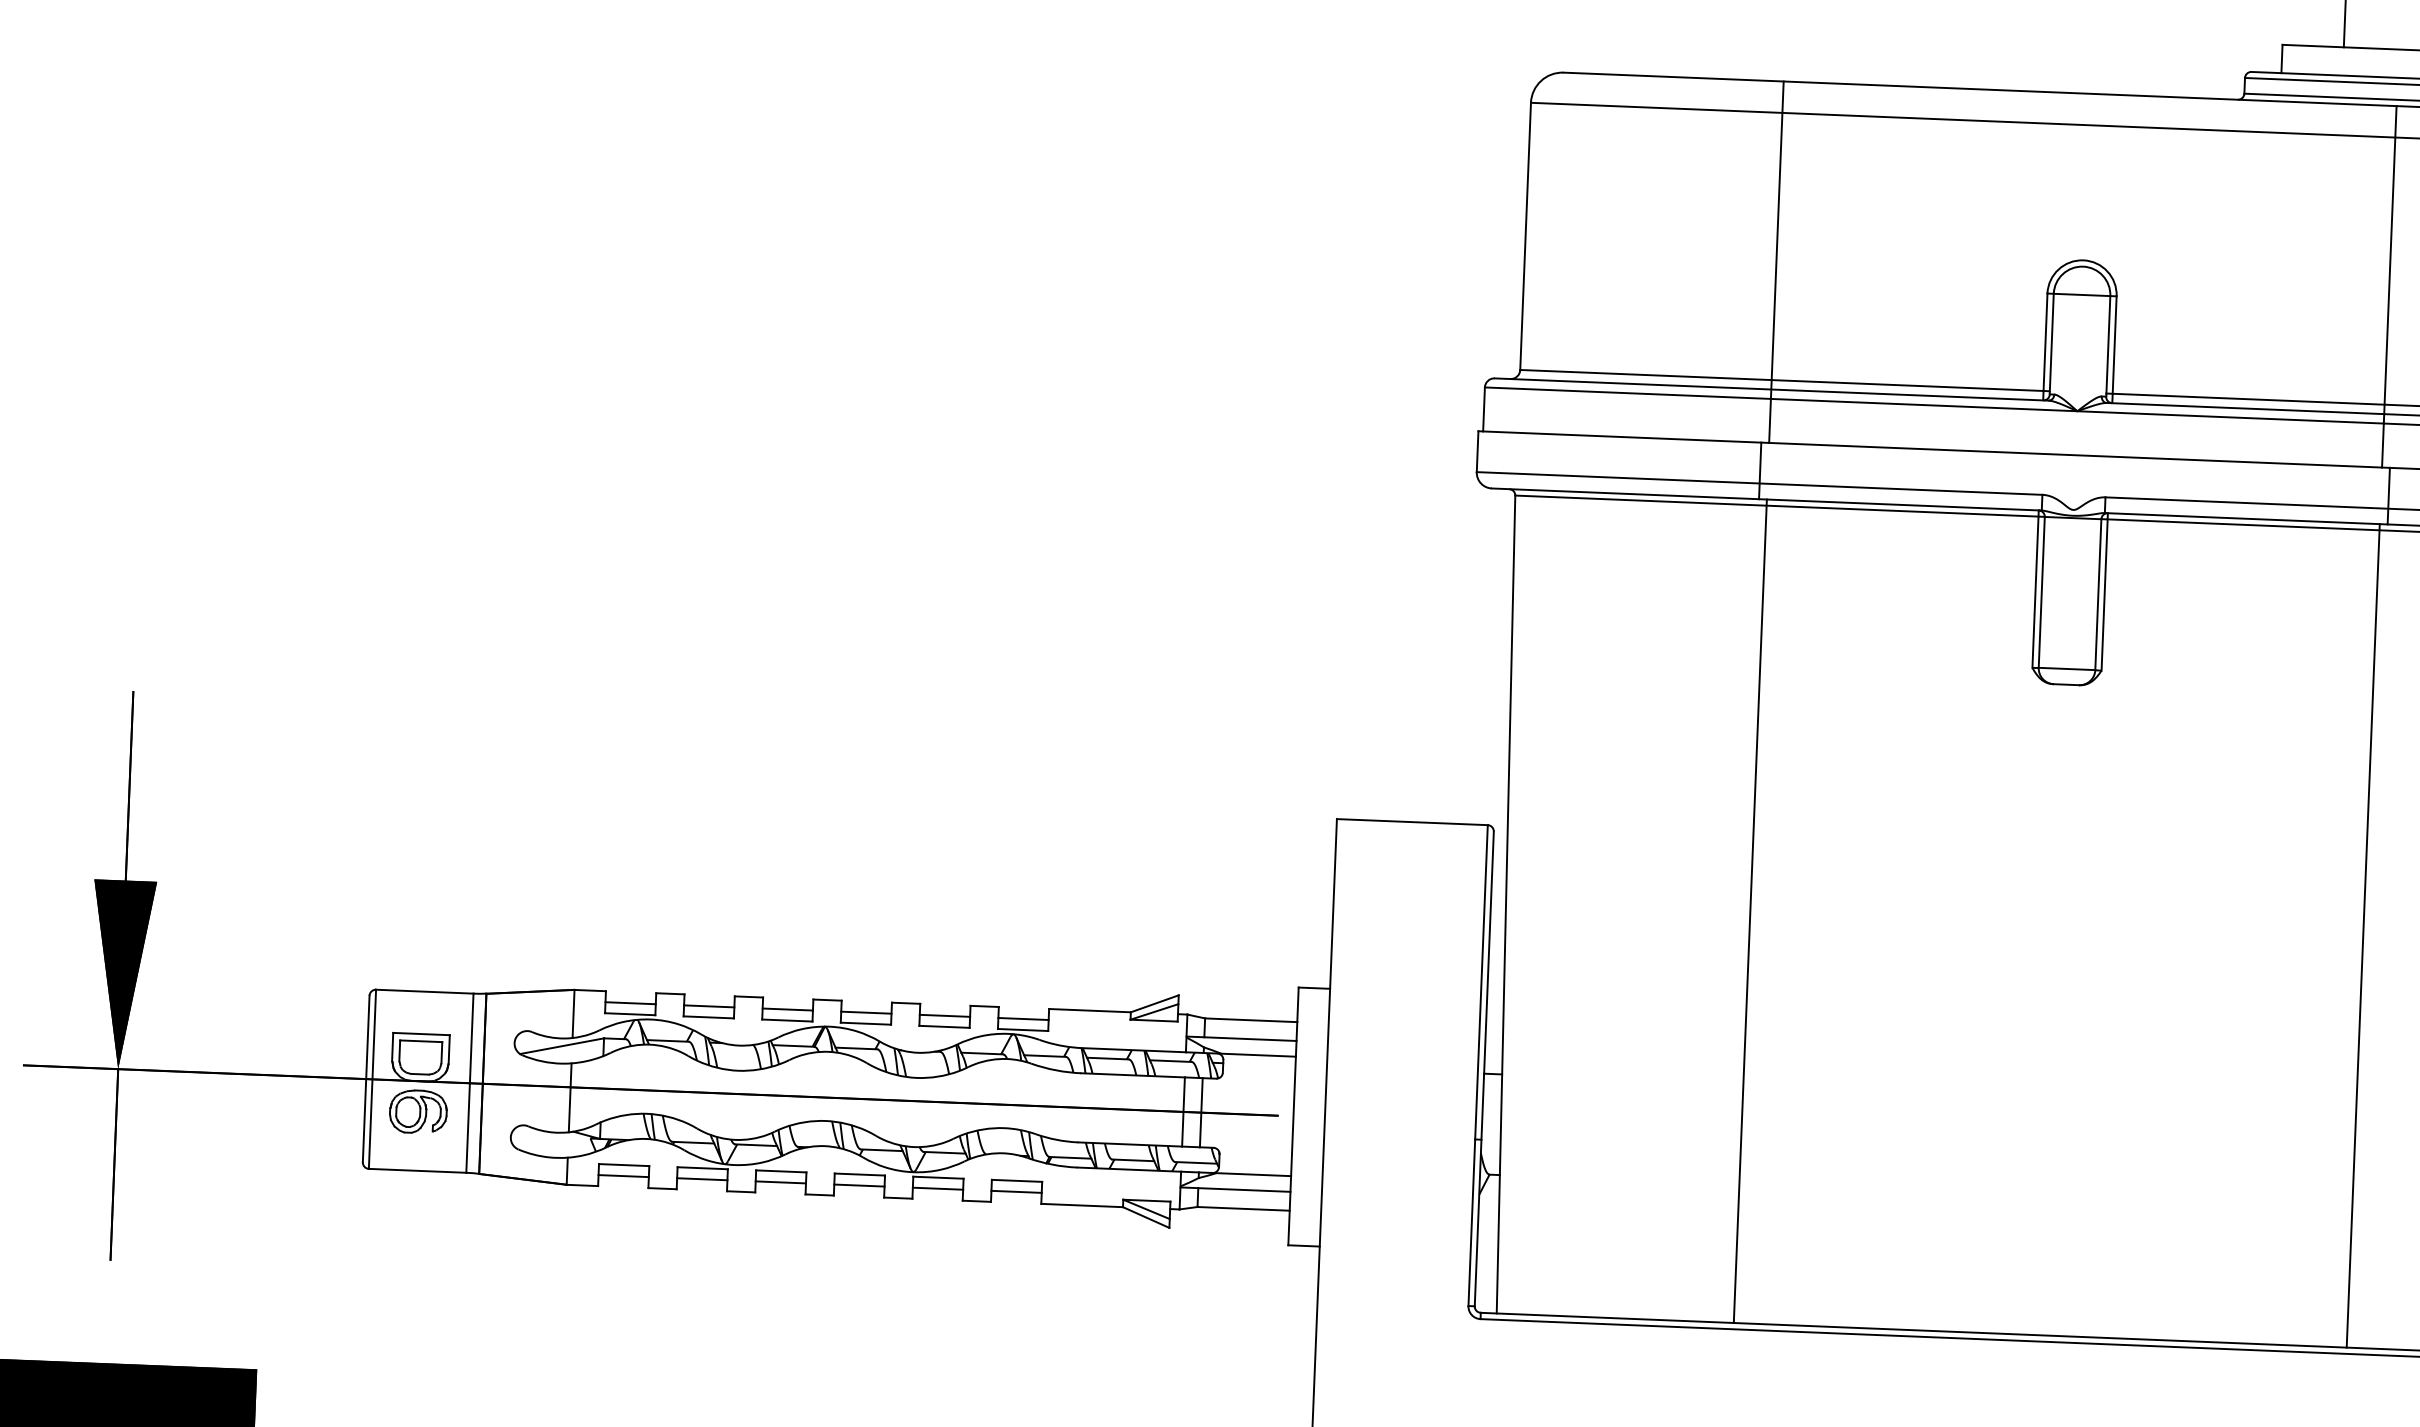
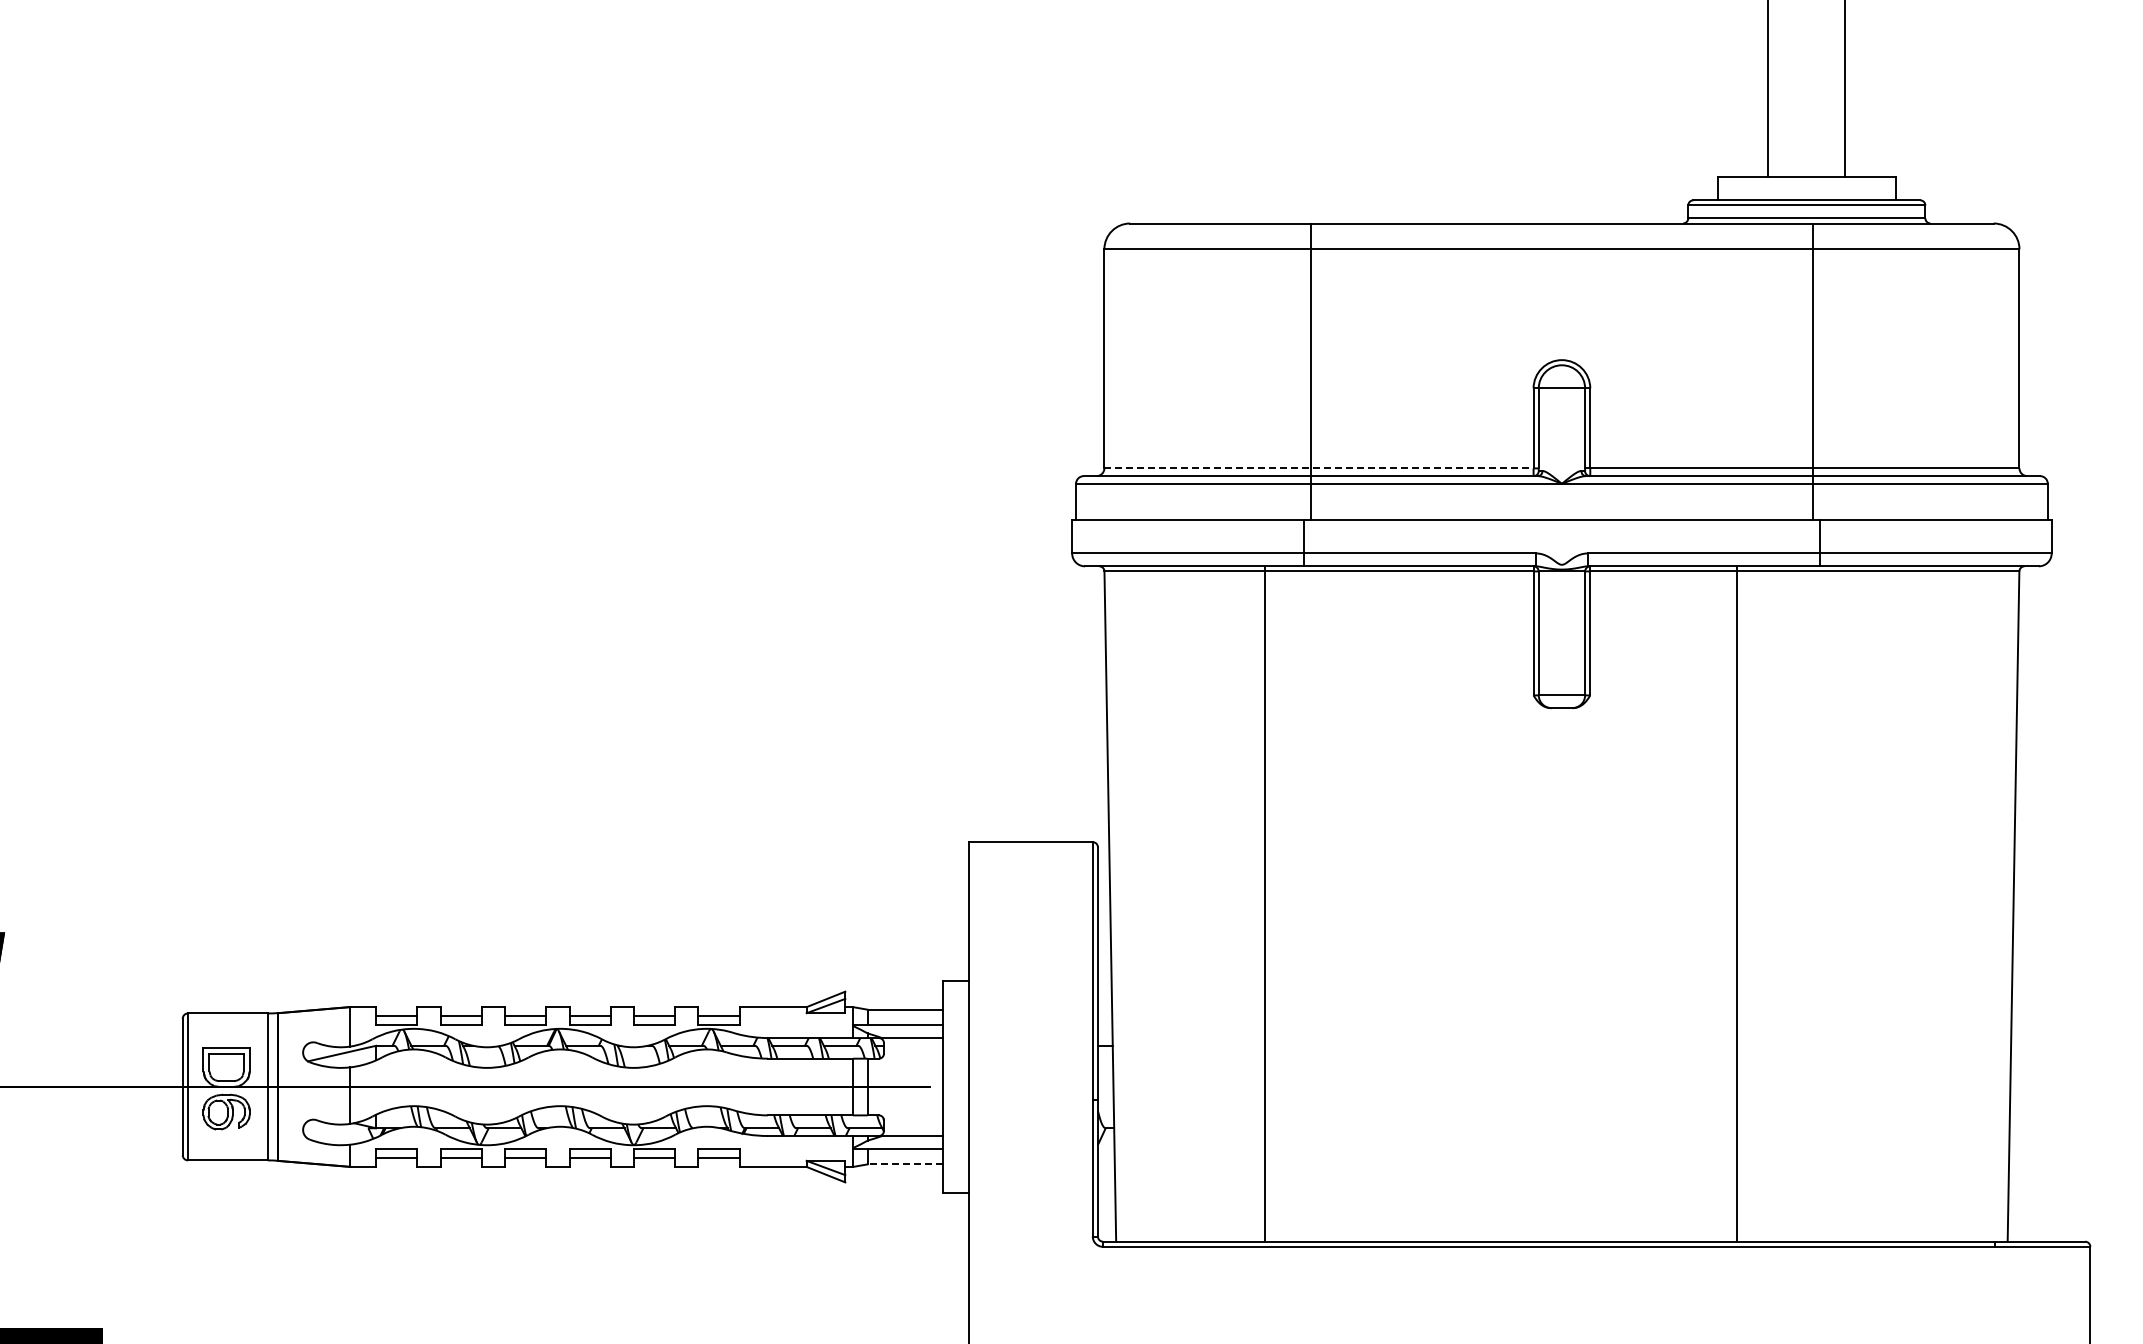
line: (1781, 380) -> (1318, 468), solid -> dashed
line: (1750, 910) -> (1264, 903), moved
line: (2363, 935) -> (1737, 903), moved
line: (1243, 1209) -> (905, 1164), solid -> dashed

